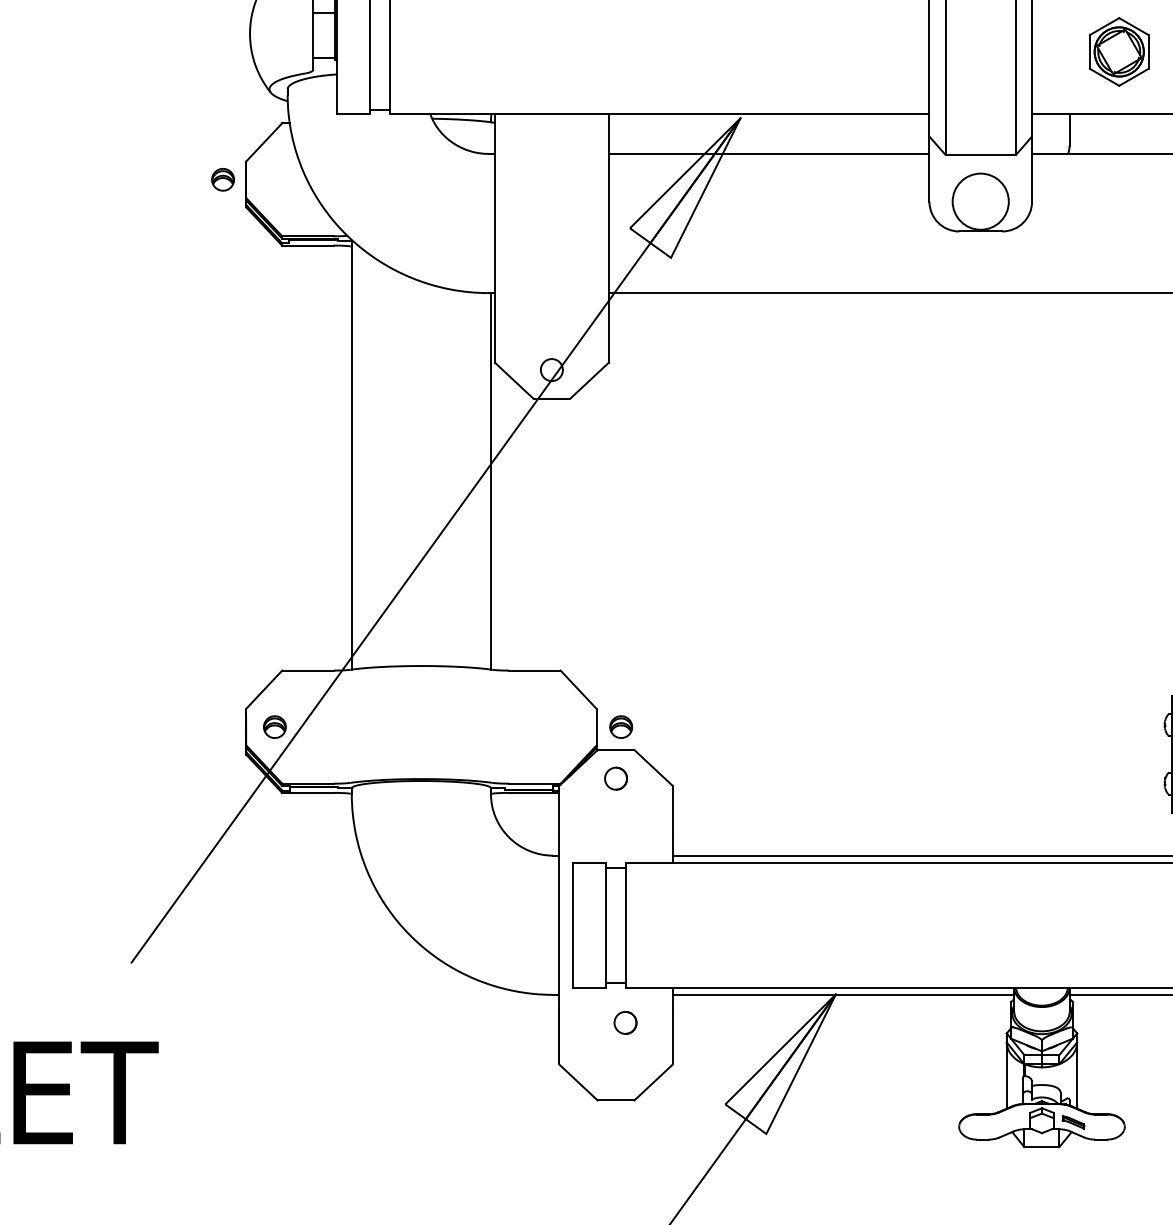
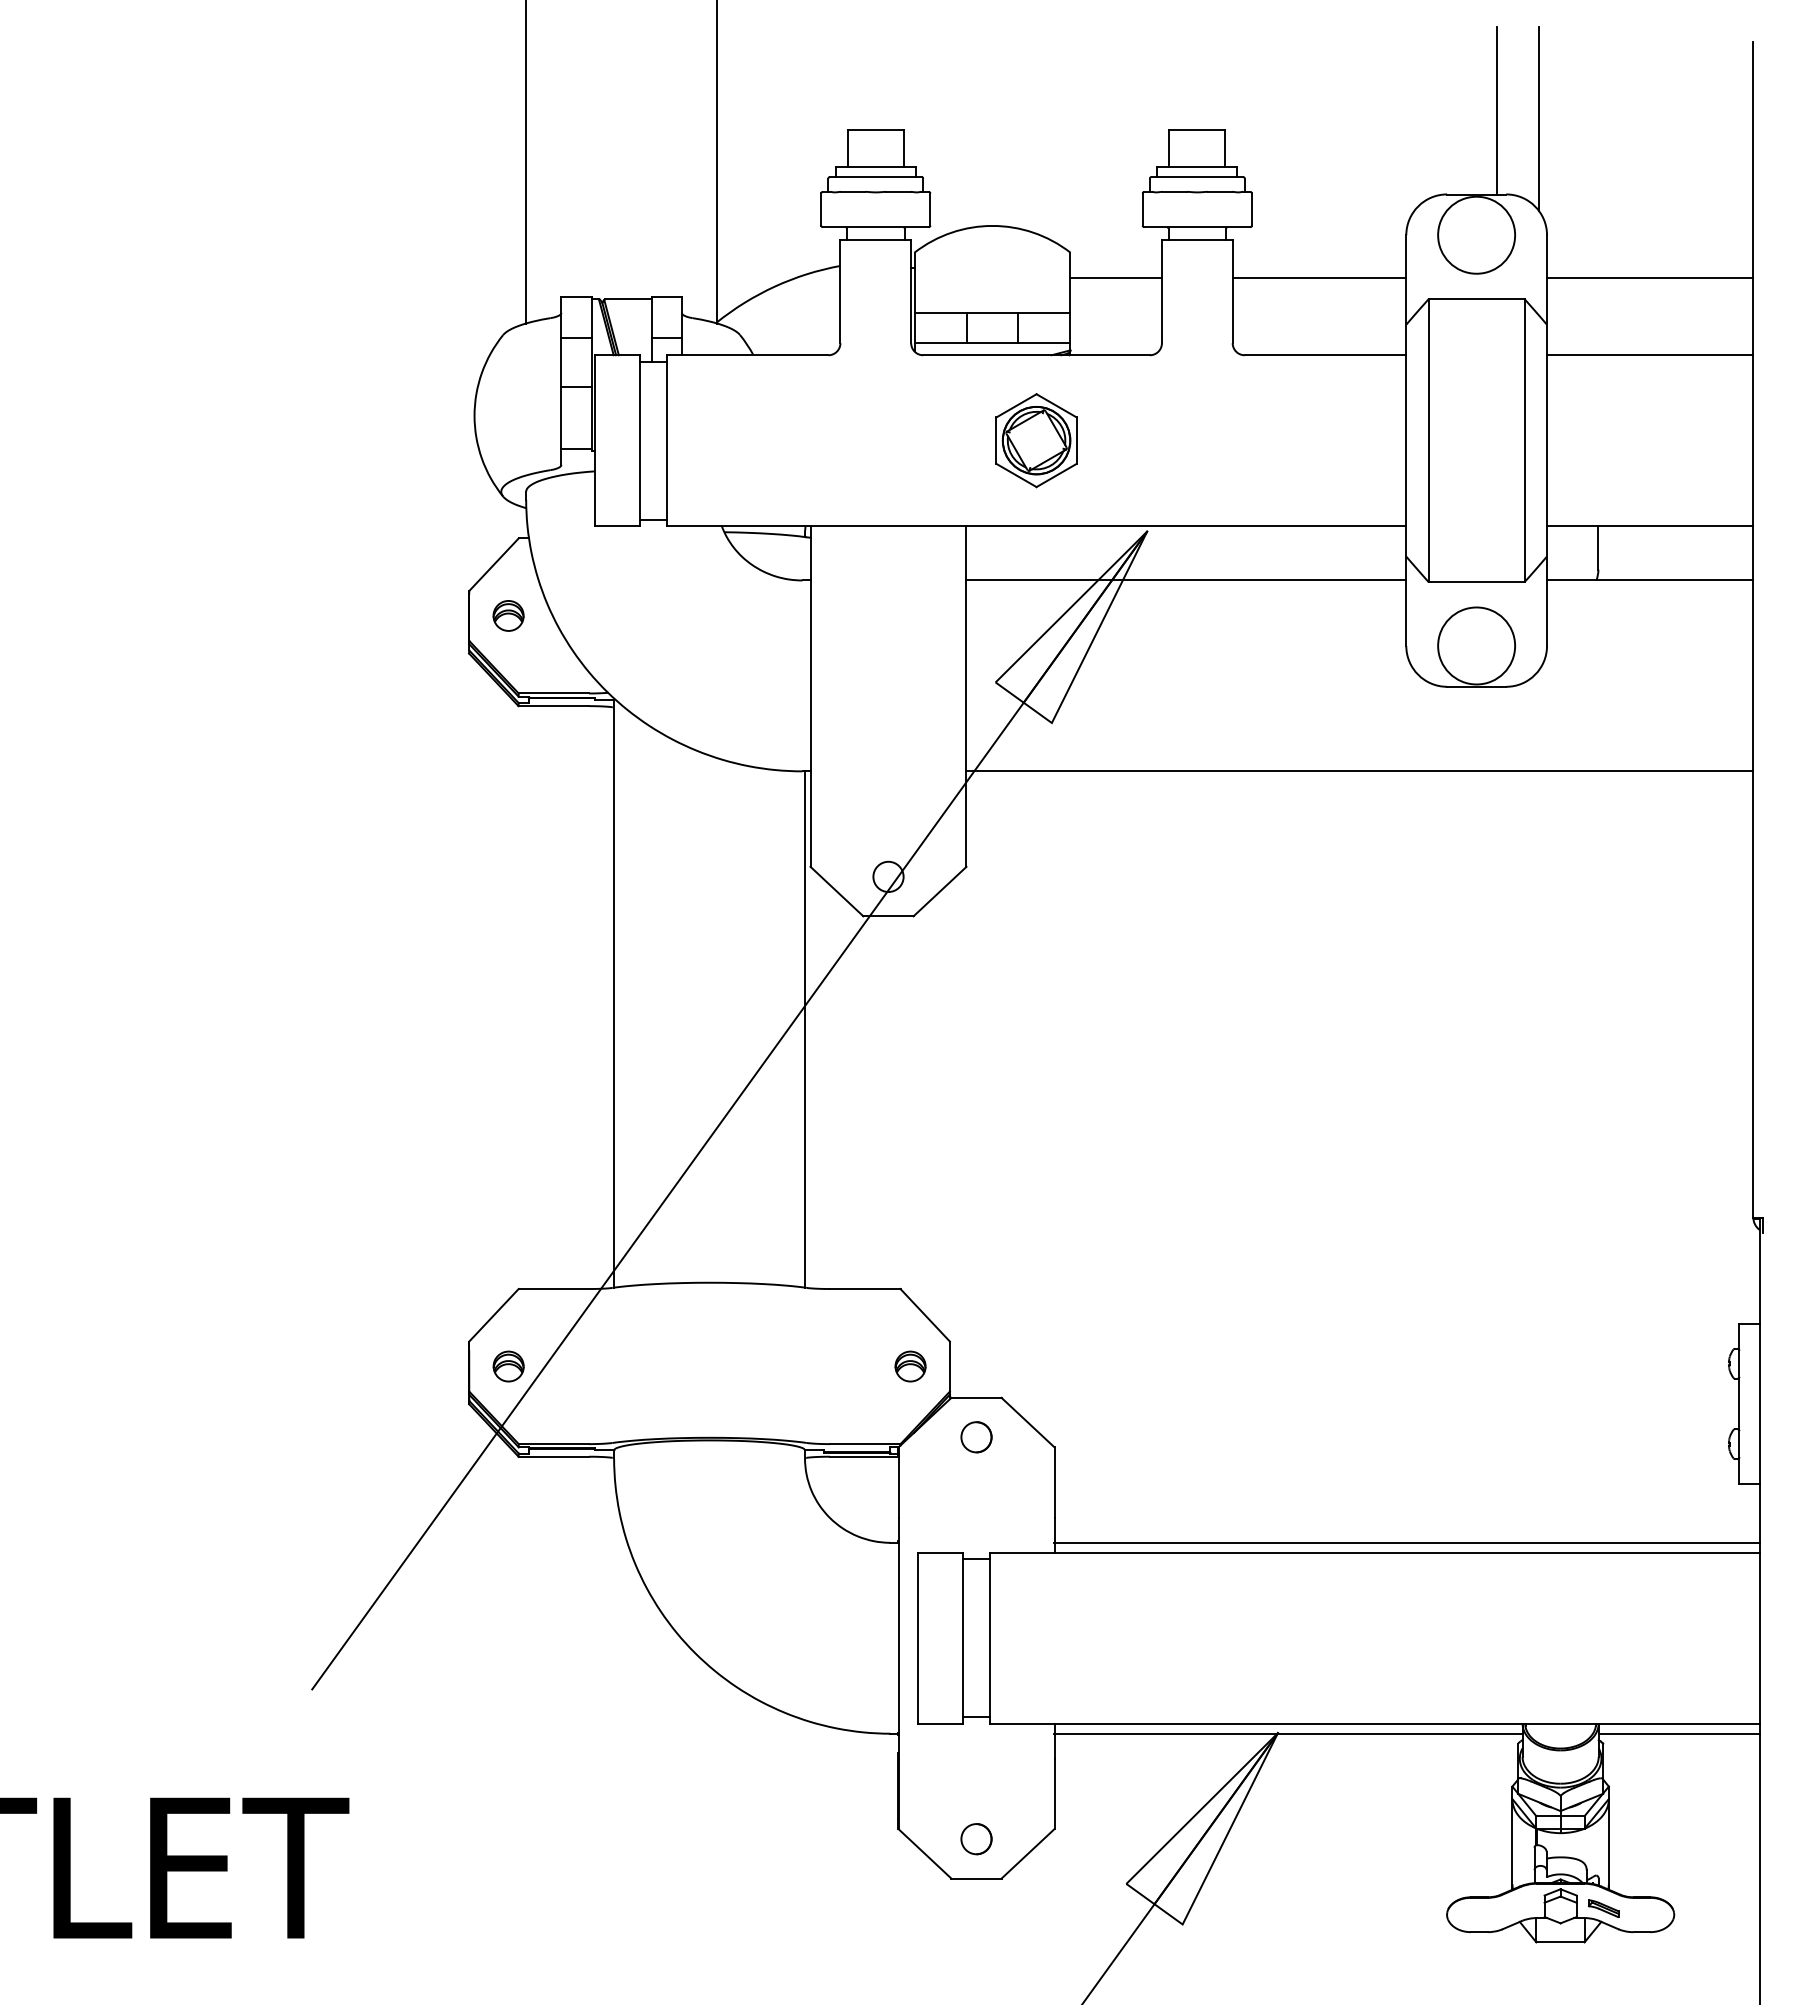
part: (1119, 51) -> (1036, 440), moved
part: (223, 179) -> (508, 615), moved
part: (621, 727) -> (910, 1366), moved
circle: (625, 1023) -> (976, 1839), moved

